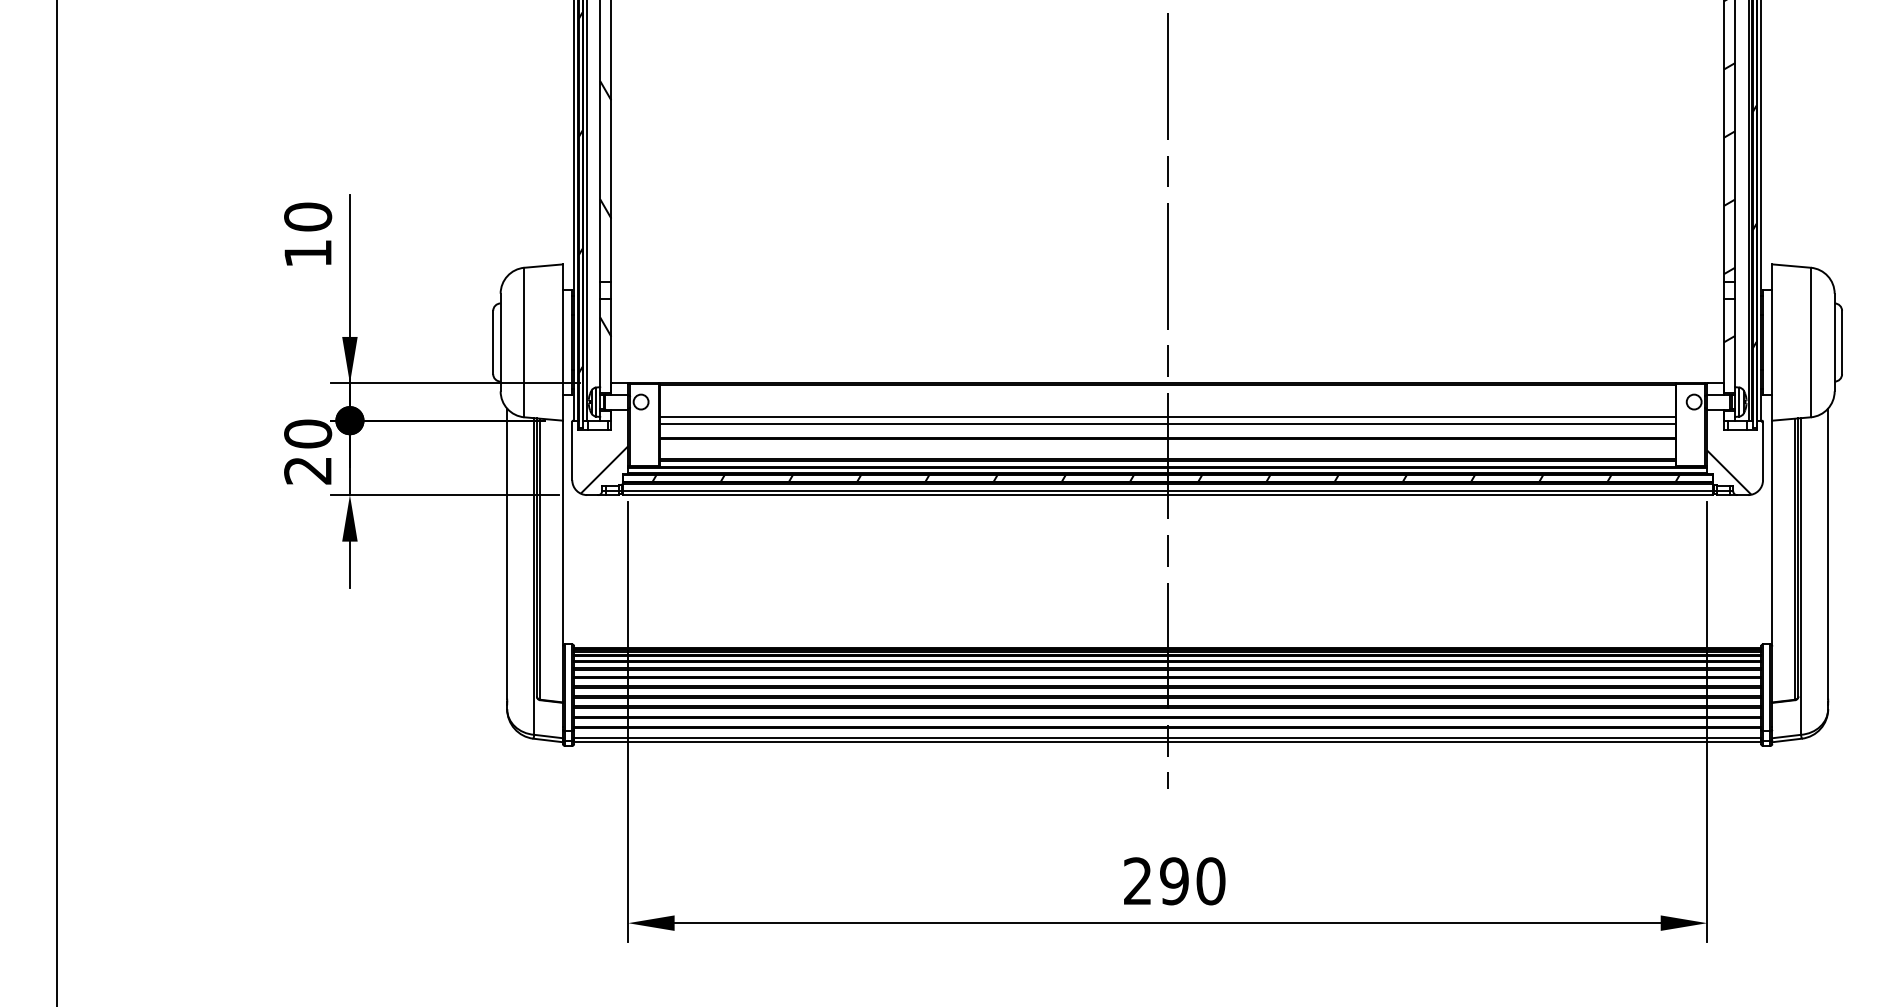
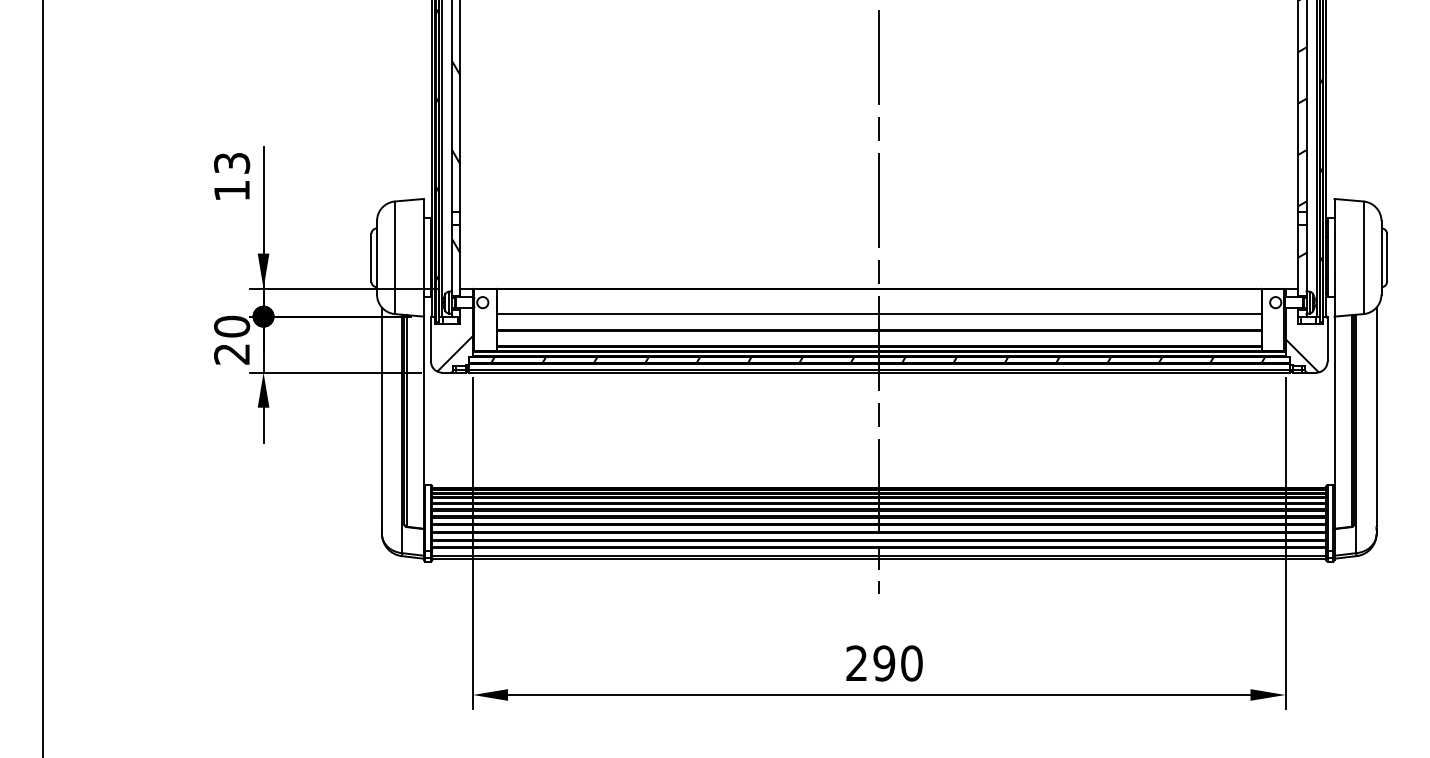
text: (308, 217) -> (232, 163), 10 -> 13
line: (1166, 424) -> (878, 319), removed

